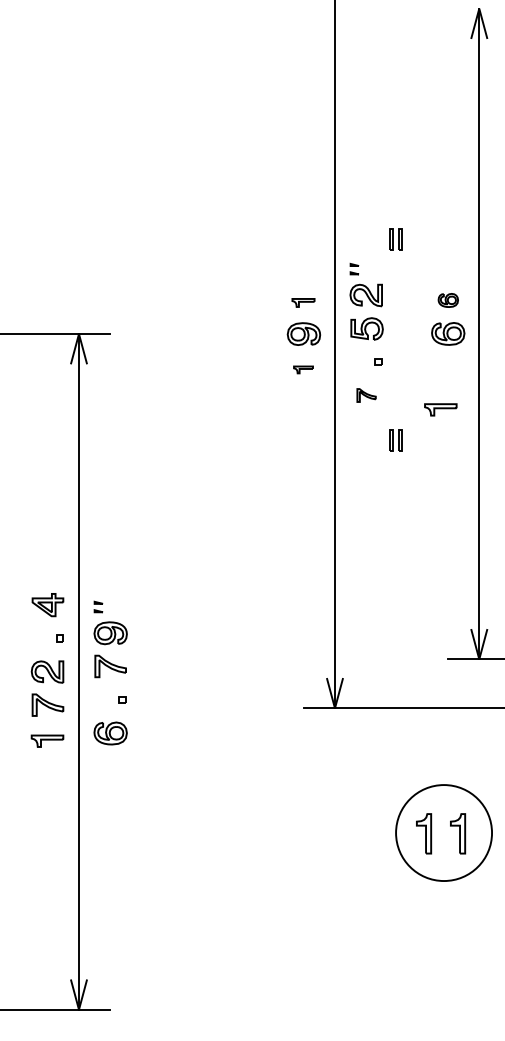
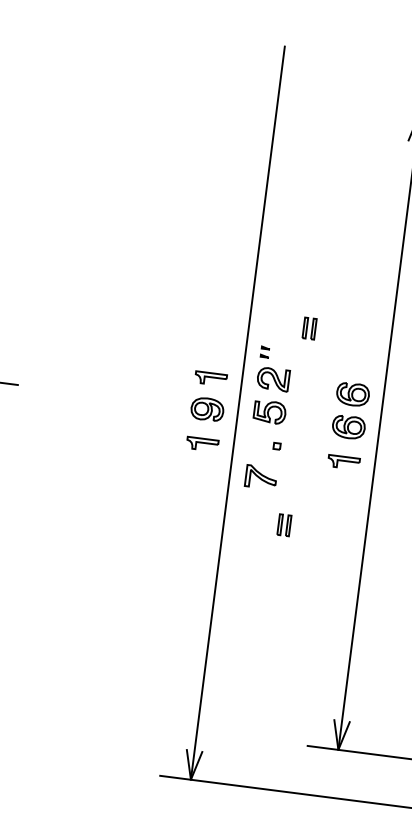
part: (448, 300) -> (353, 394), size x1.67
part: (303, 302) -> (210, 378), size x1.43
part: (303, 369) -> (202, 443), size x1.67
part: (366, 395) -> (261, 477), size x1.67
part: (440, 409) -> (343, 462), moved

